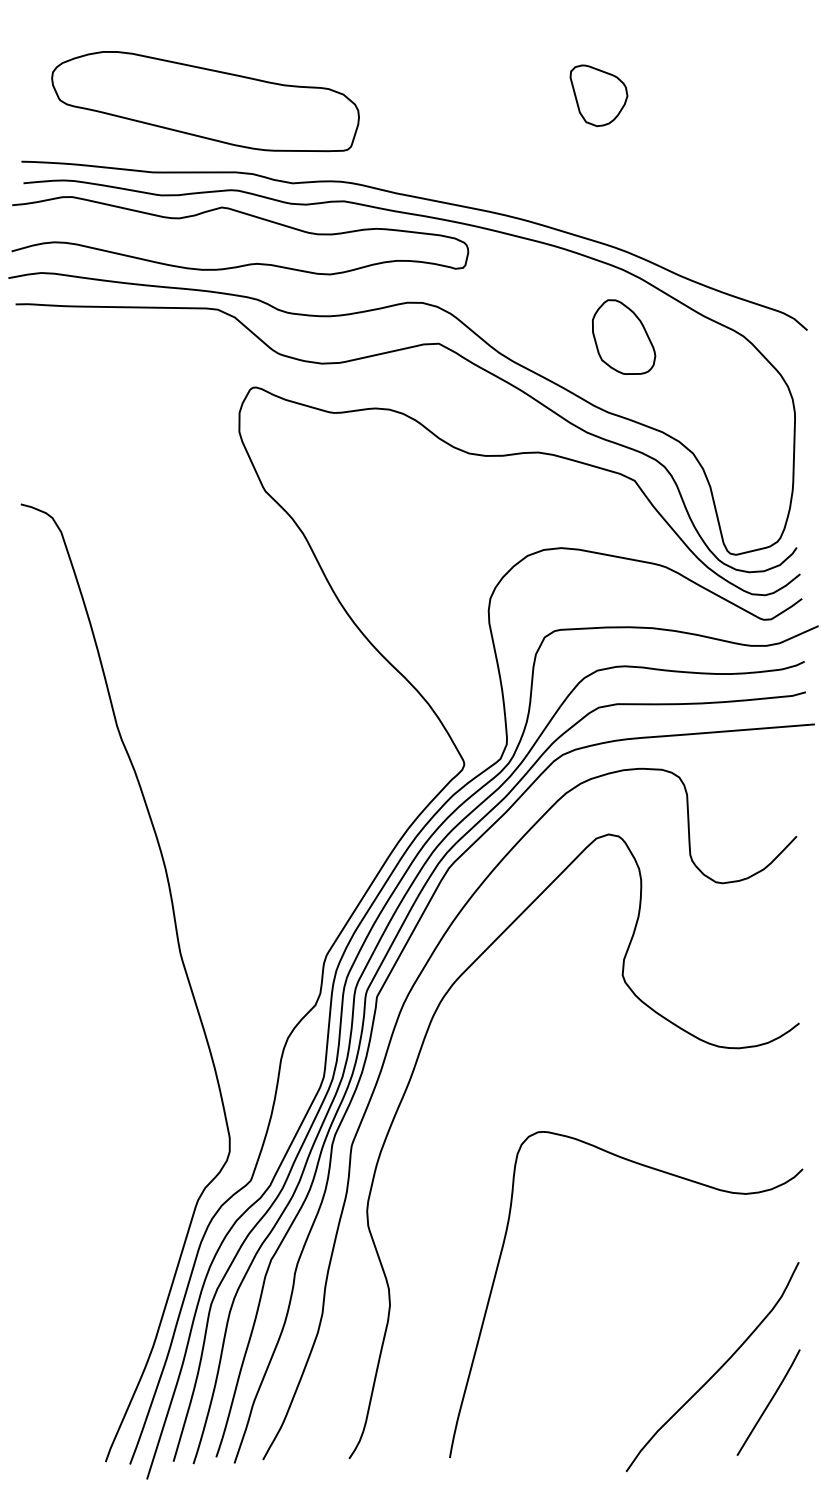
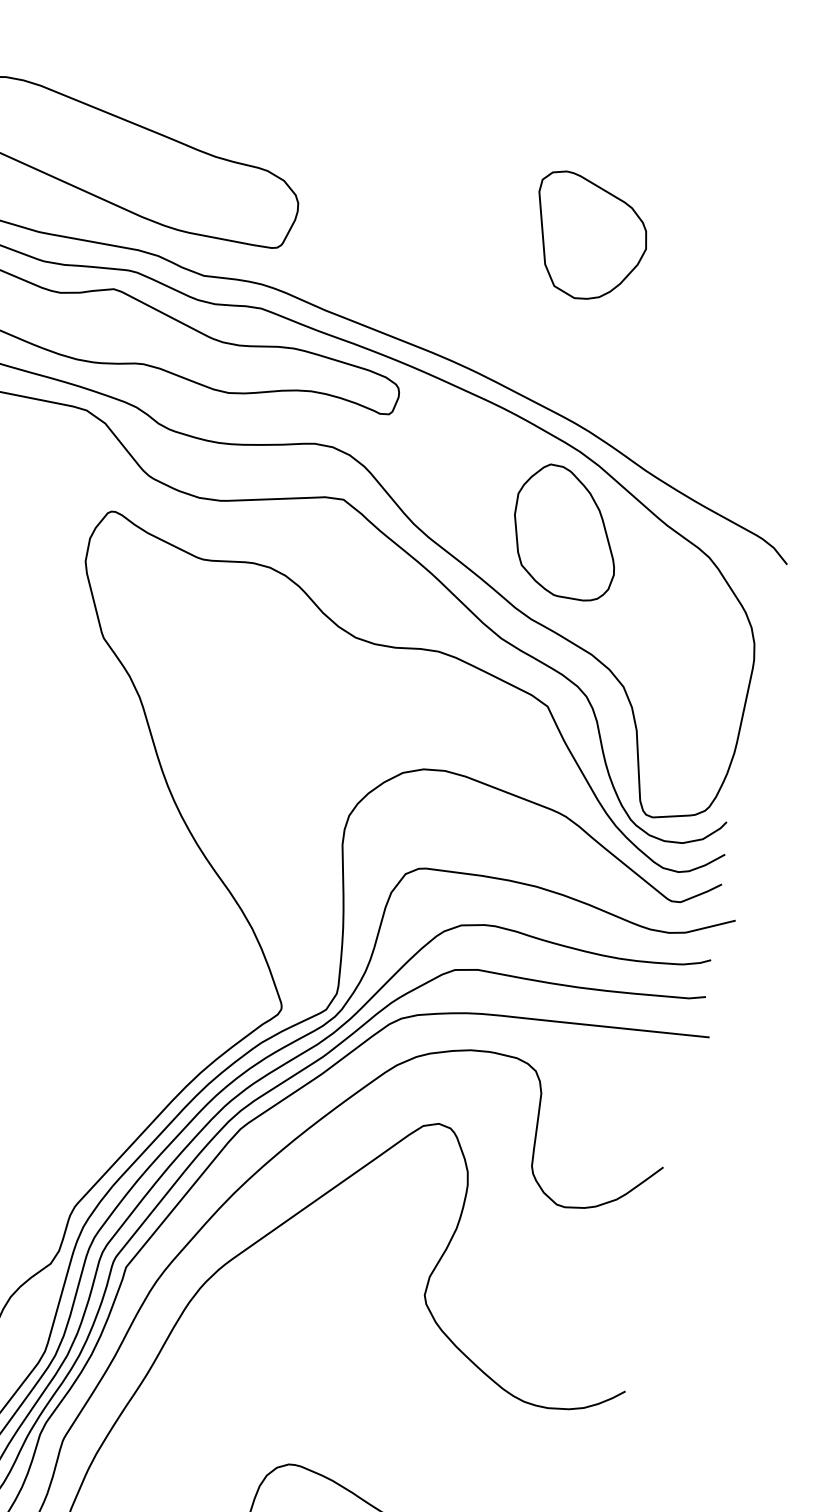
part: (598, 95) -> (588, 237), size x1.67
part: (623, 336) -> (565, 531), size x1.43

